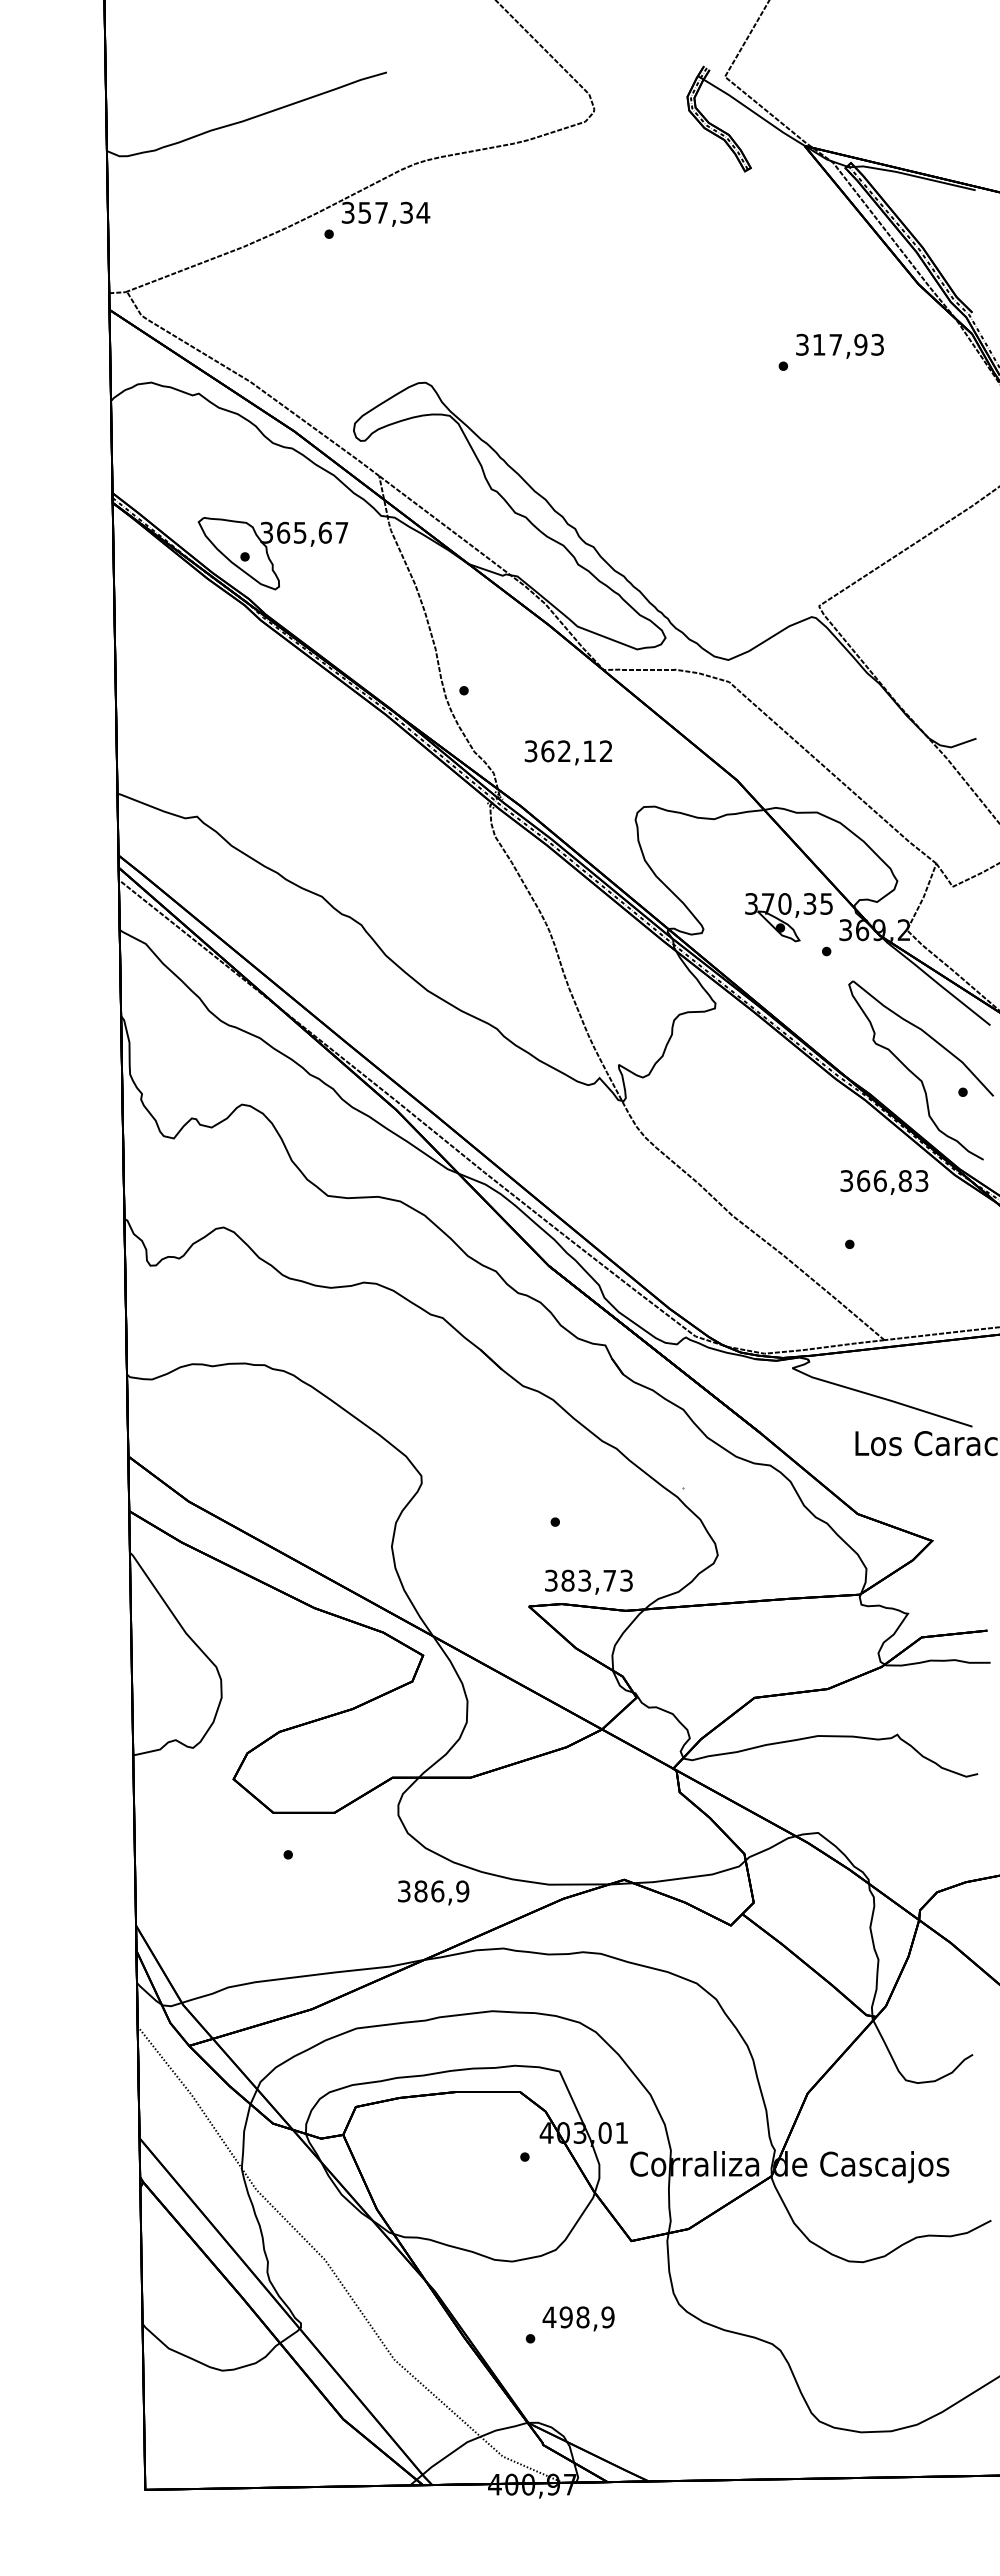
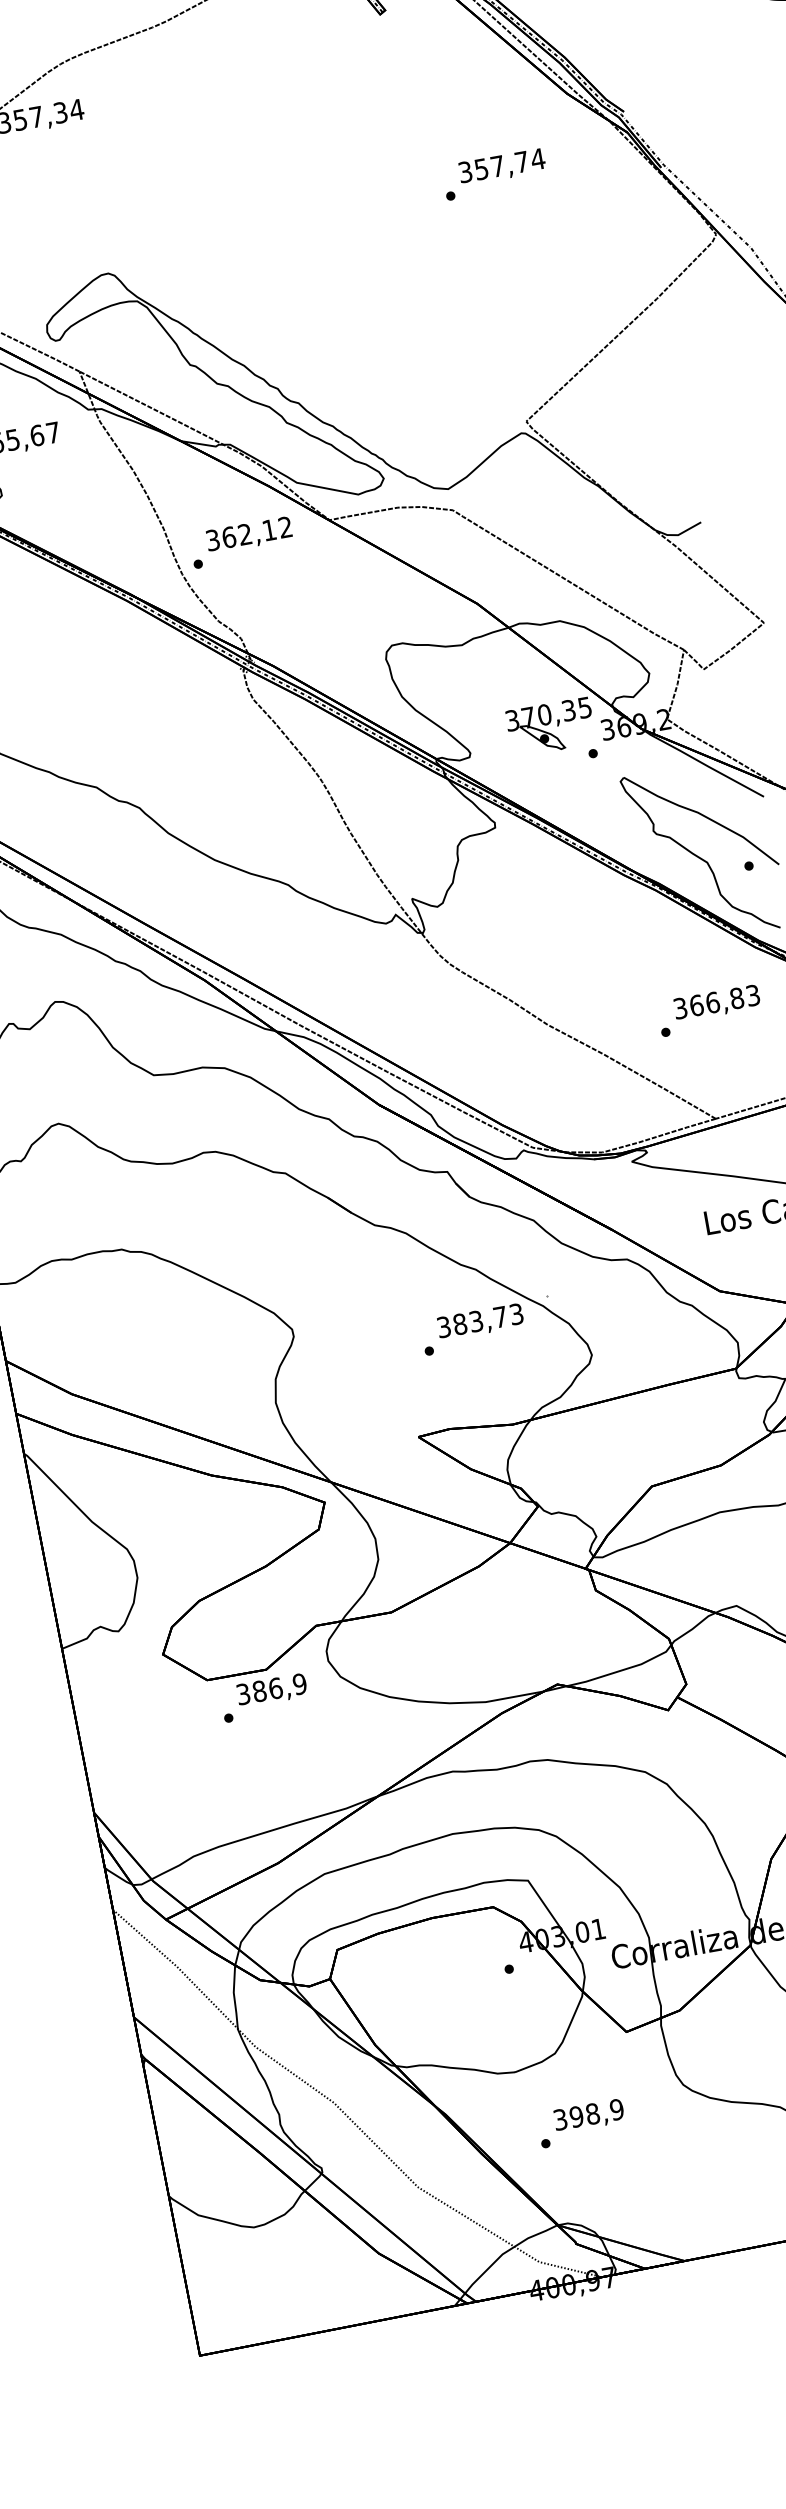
text: (848, 344) -> (509, 163), 317,93 -> 357,74
text: (567, 752) -> (248, 535), moved
text: (884, 1182) -> (717, 1003), moved
text: (588, 1581) -> (480, 1321), moved
text: (433, 1892) -> (271, 1690), moved
text: (549, 2317) -> (560, 2119), 498,9 -> 398,9

